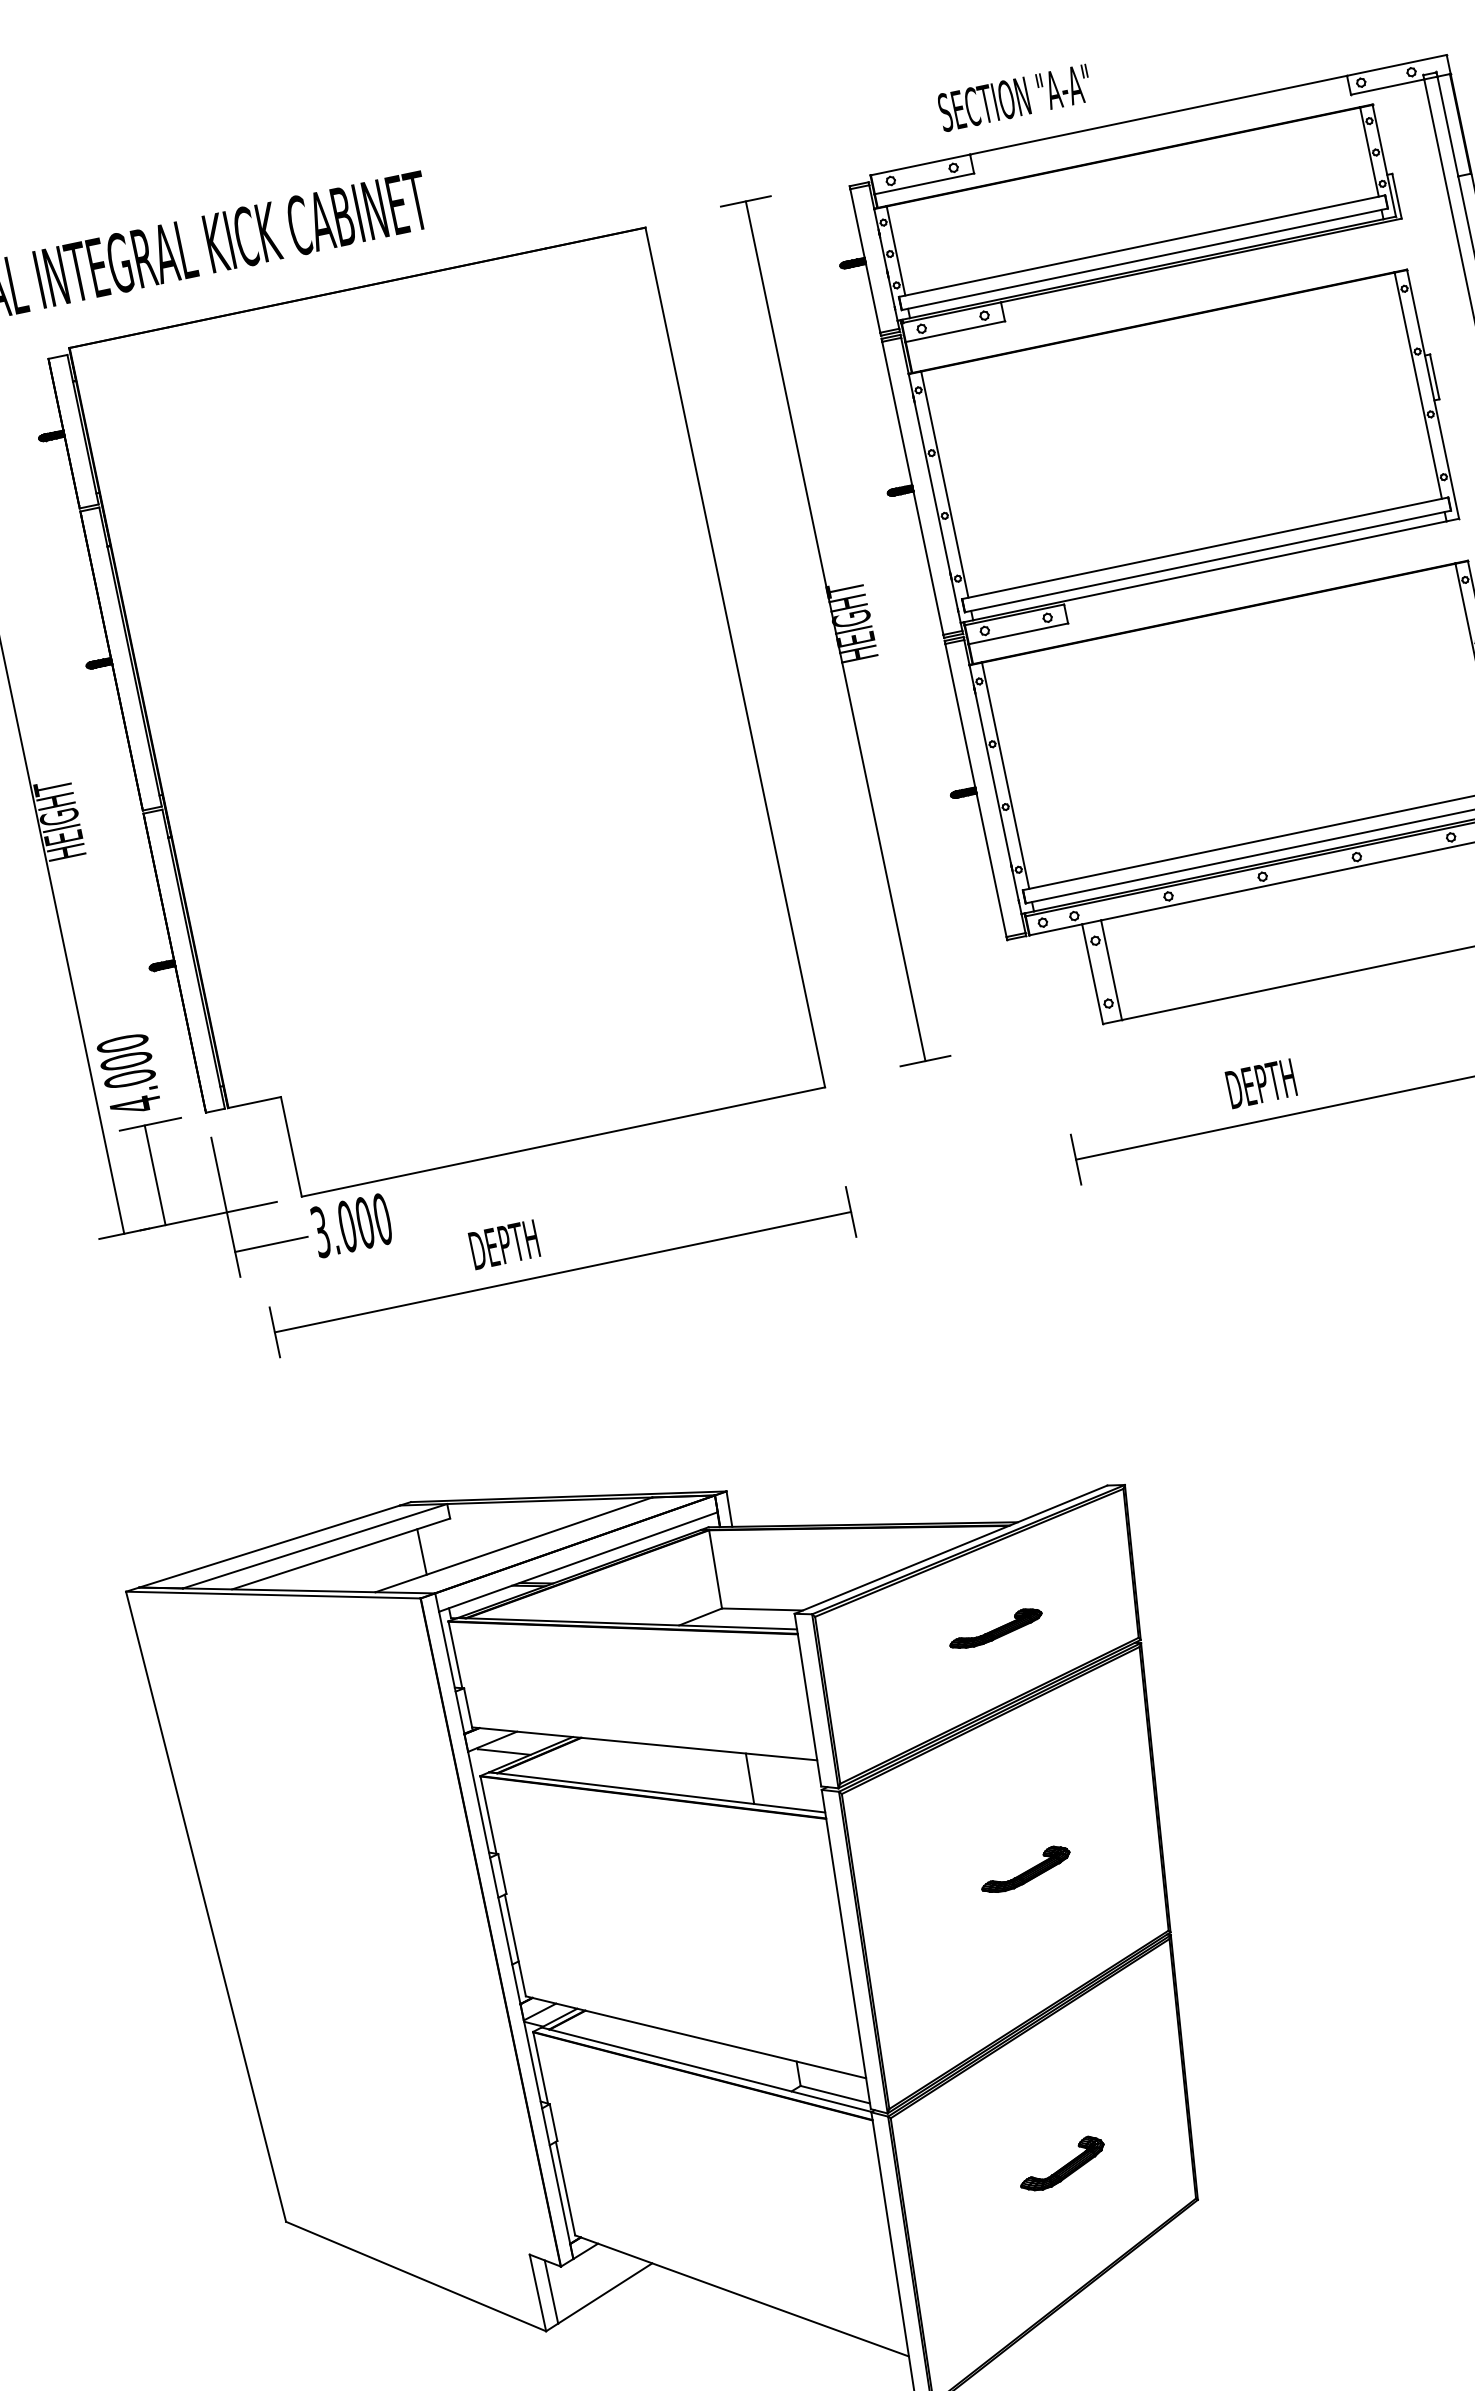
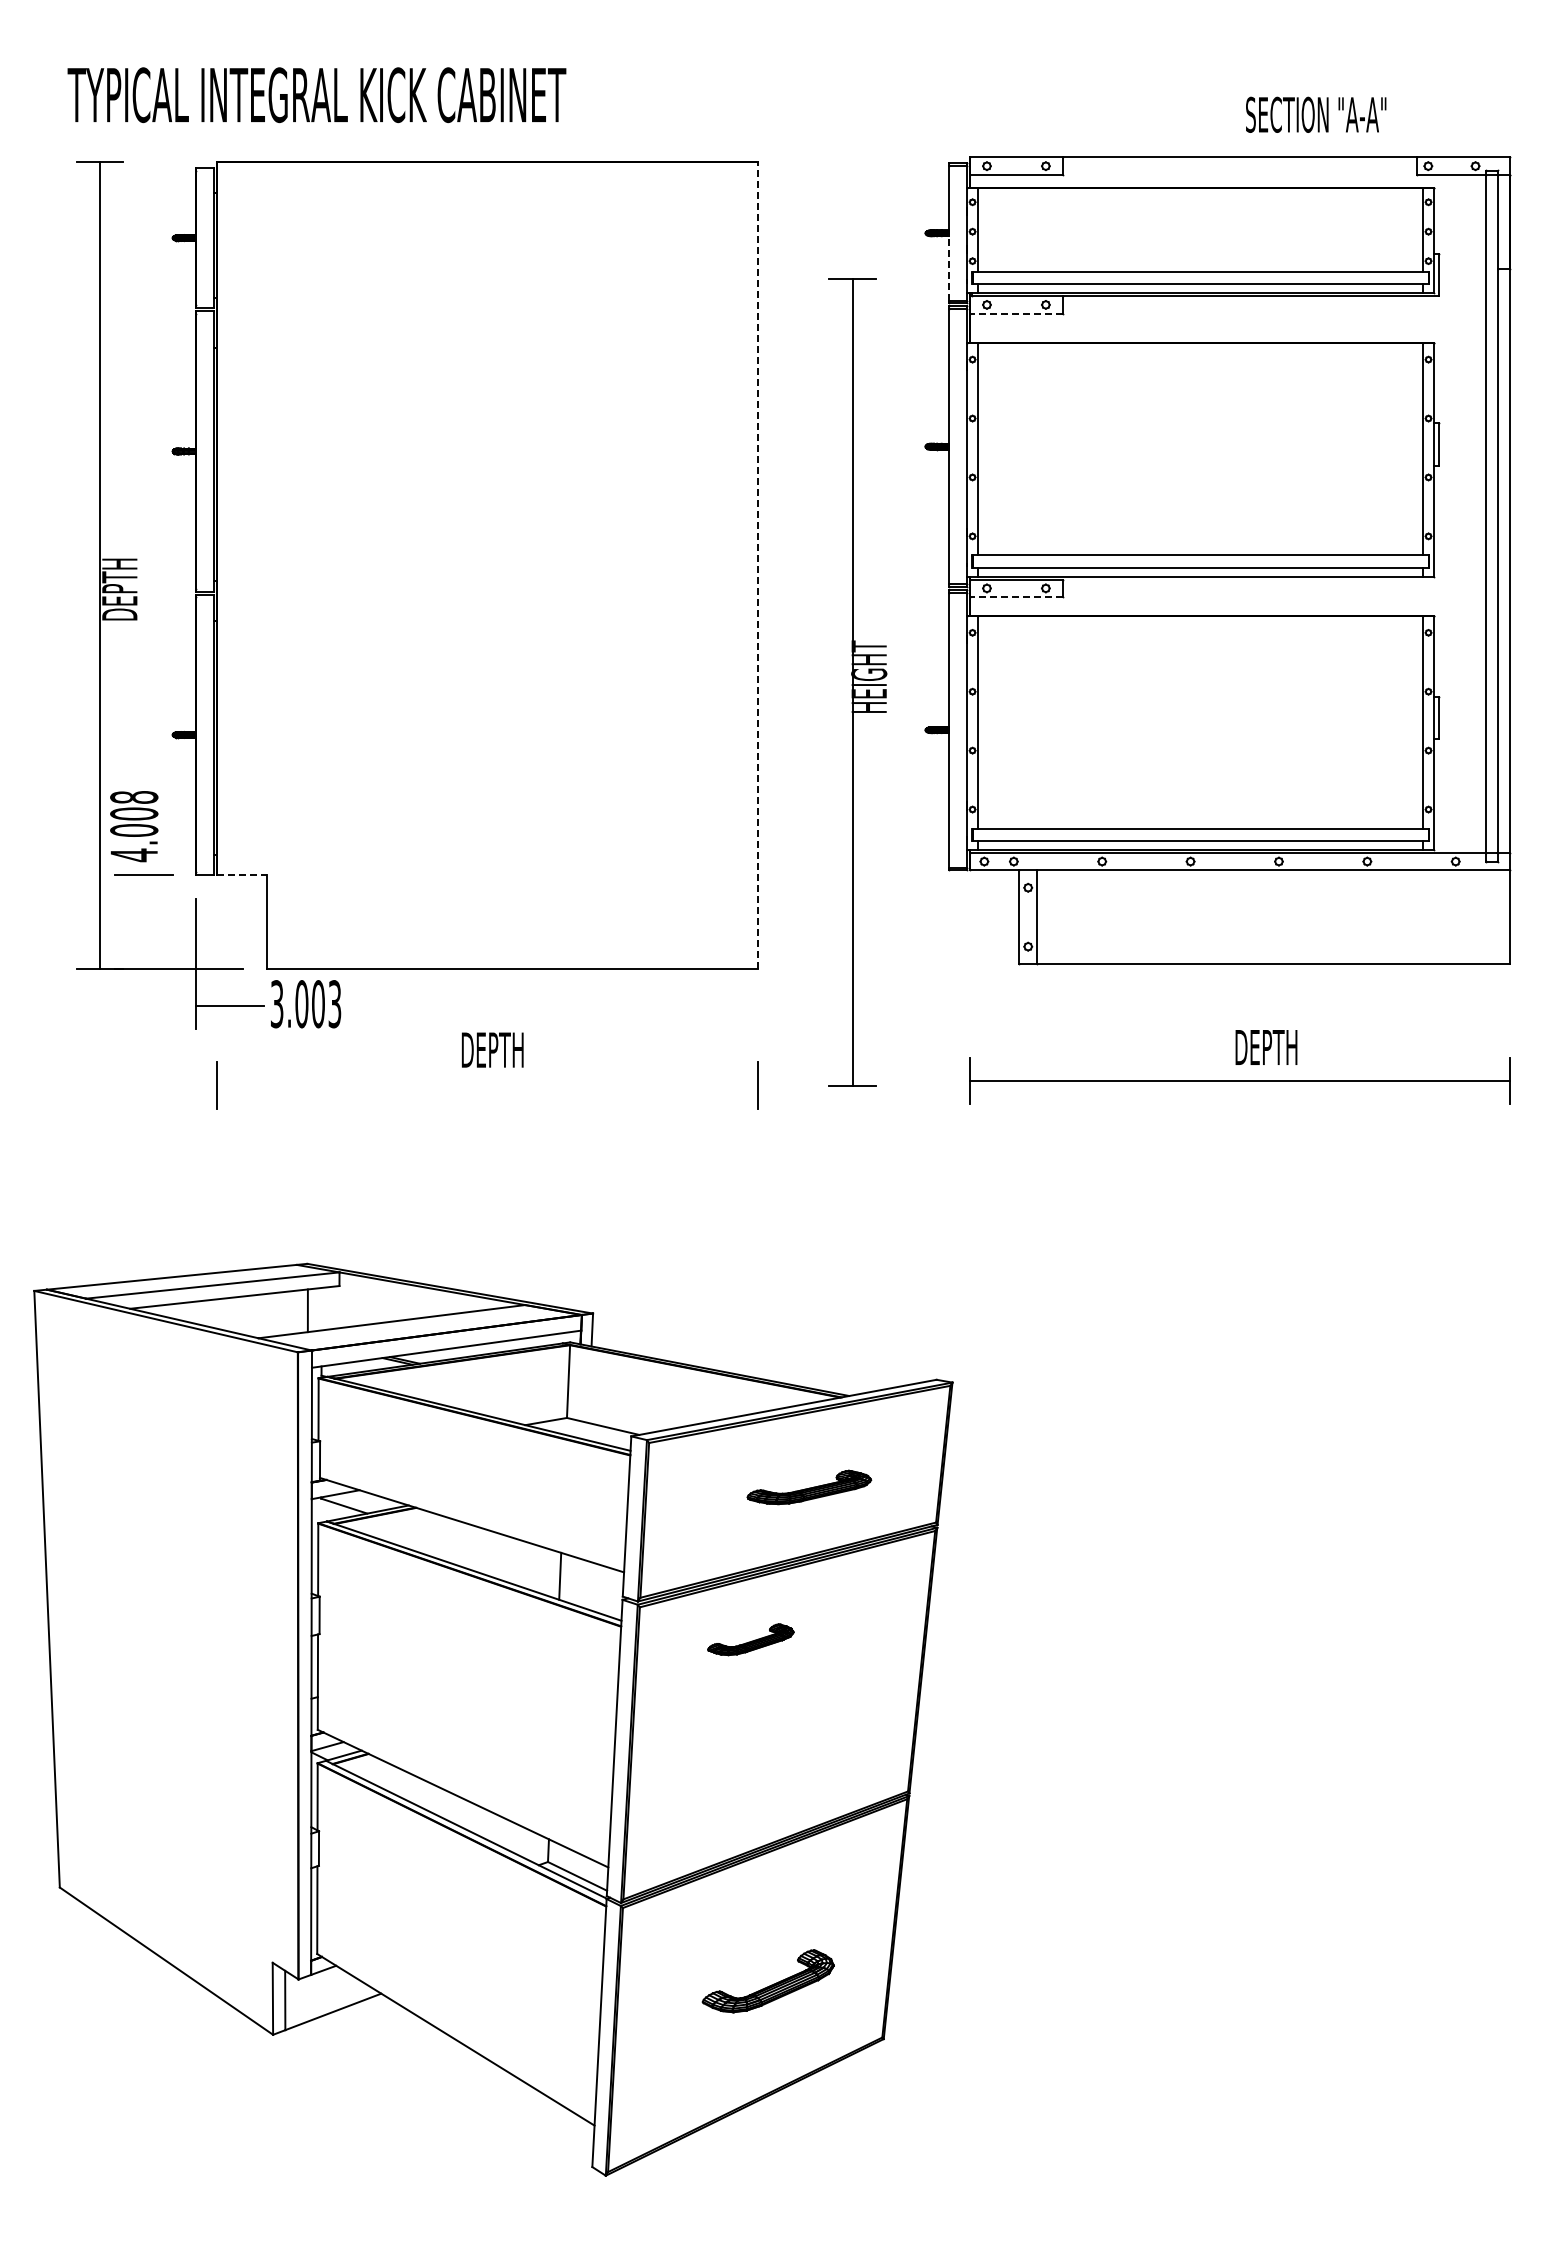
text: (1015, 97) -> (1316, 114), moved
line: (872, 297) -> (948, 267), solid -> dashed
line: (955, 331) -> (1016, 313), solid -> dashed
part: (840, 630) -> (857, 682), moved
line: (1018, 634) -> (1016, 597), solid -> dashed
line: (735, 656) -> (757, 564), solid -> dashed
text: (59, 818) -> (119, 583), HEIGHT -> DEPTH
text: (121, 1043) -> (133, 797), 4.000 -> 4.008
text: (1261, 1083) -> (1266, 1047), moved
line: (254, 1102) -> (241, 875), solid -> dashed
line: (154, 1174) -> (138, 921), removed
text: (382, 1219) -> (334, 1004), 3.000 -> 3.003
text: (504, 1244) -> (492, 1049), moved
line: (562, 1272) -> (486, 1085), removed
part: (995, 1628) -> (809, 1487), size x1.4
part: (1025, 1869) -> (750, 1639), moved
part: (1062, 2163) -> (768, 1980), size x1.6

